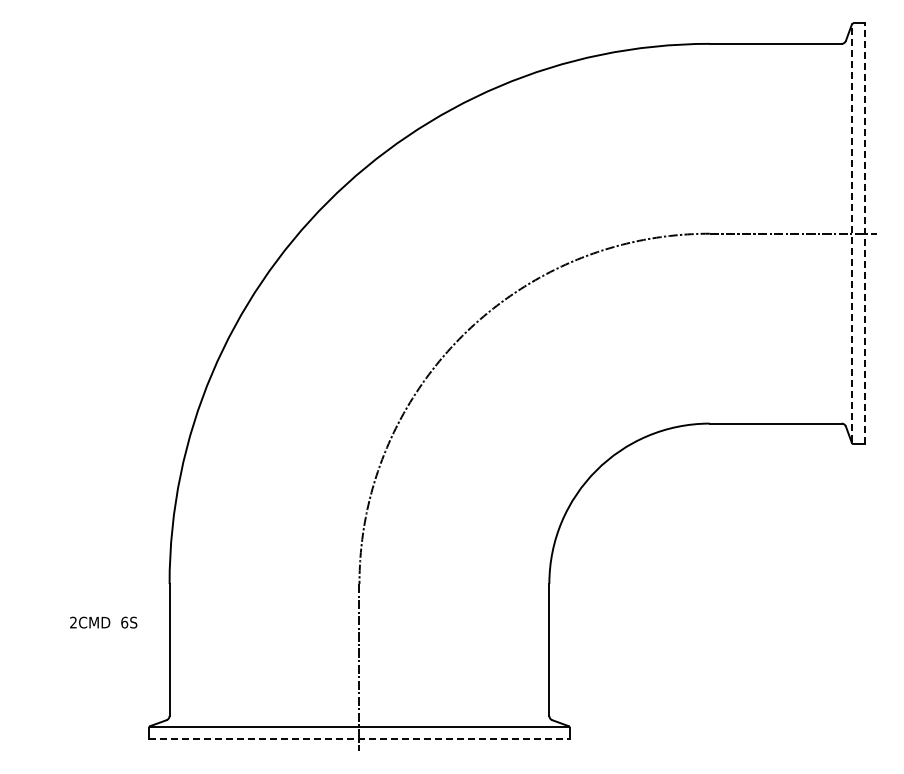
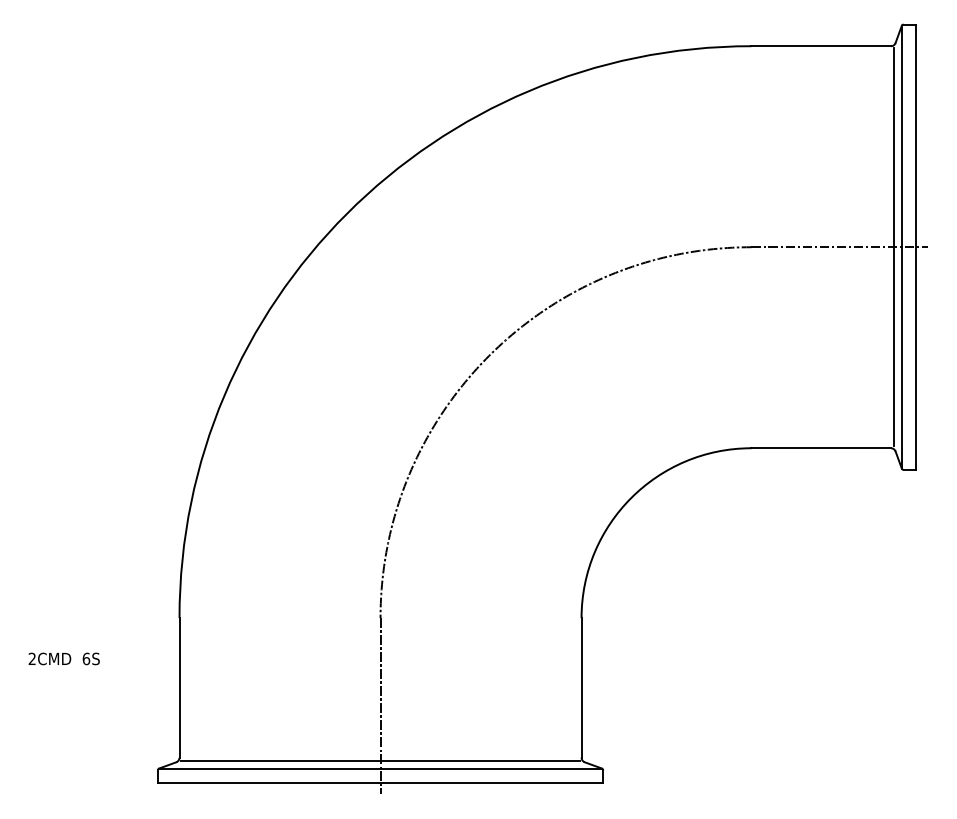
line: (844, 233) -> (894, 246), added
line: (852, 233) -> (902, 246), dashed -> solid
line: (865, 233) -> (916, 246), dashed -> solid
text: (103, 622) -> (64, 658), moved
line: (359, 719) -> (380, 761), added
line: (359, 739) -> (380, 782), dashed -> solid

